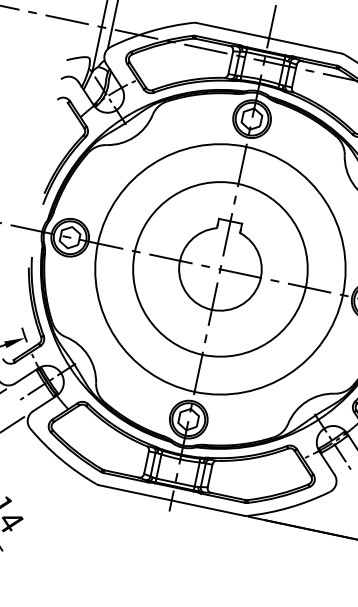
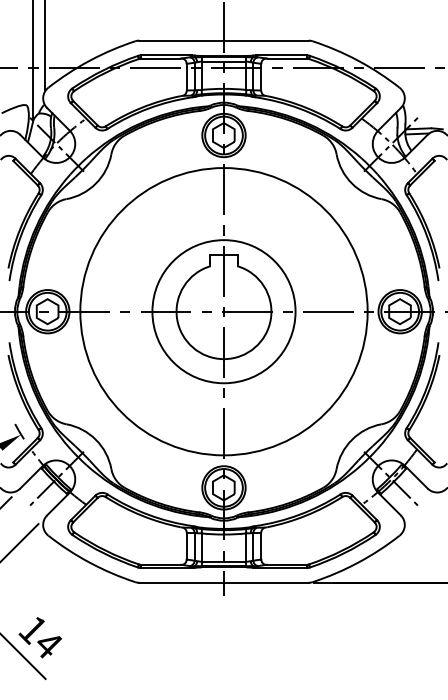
circle: (220, 269) -> (223, 311), size x0.71

